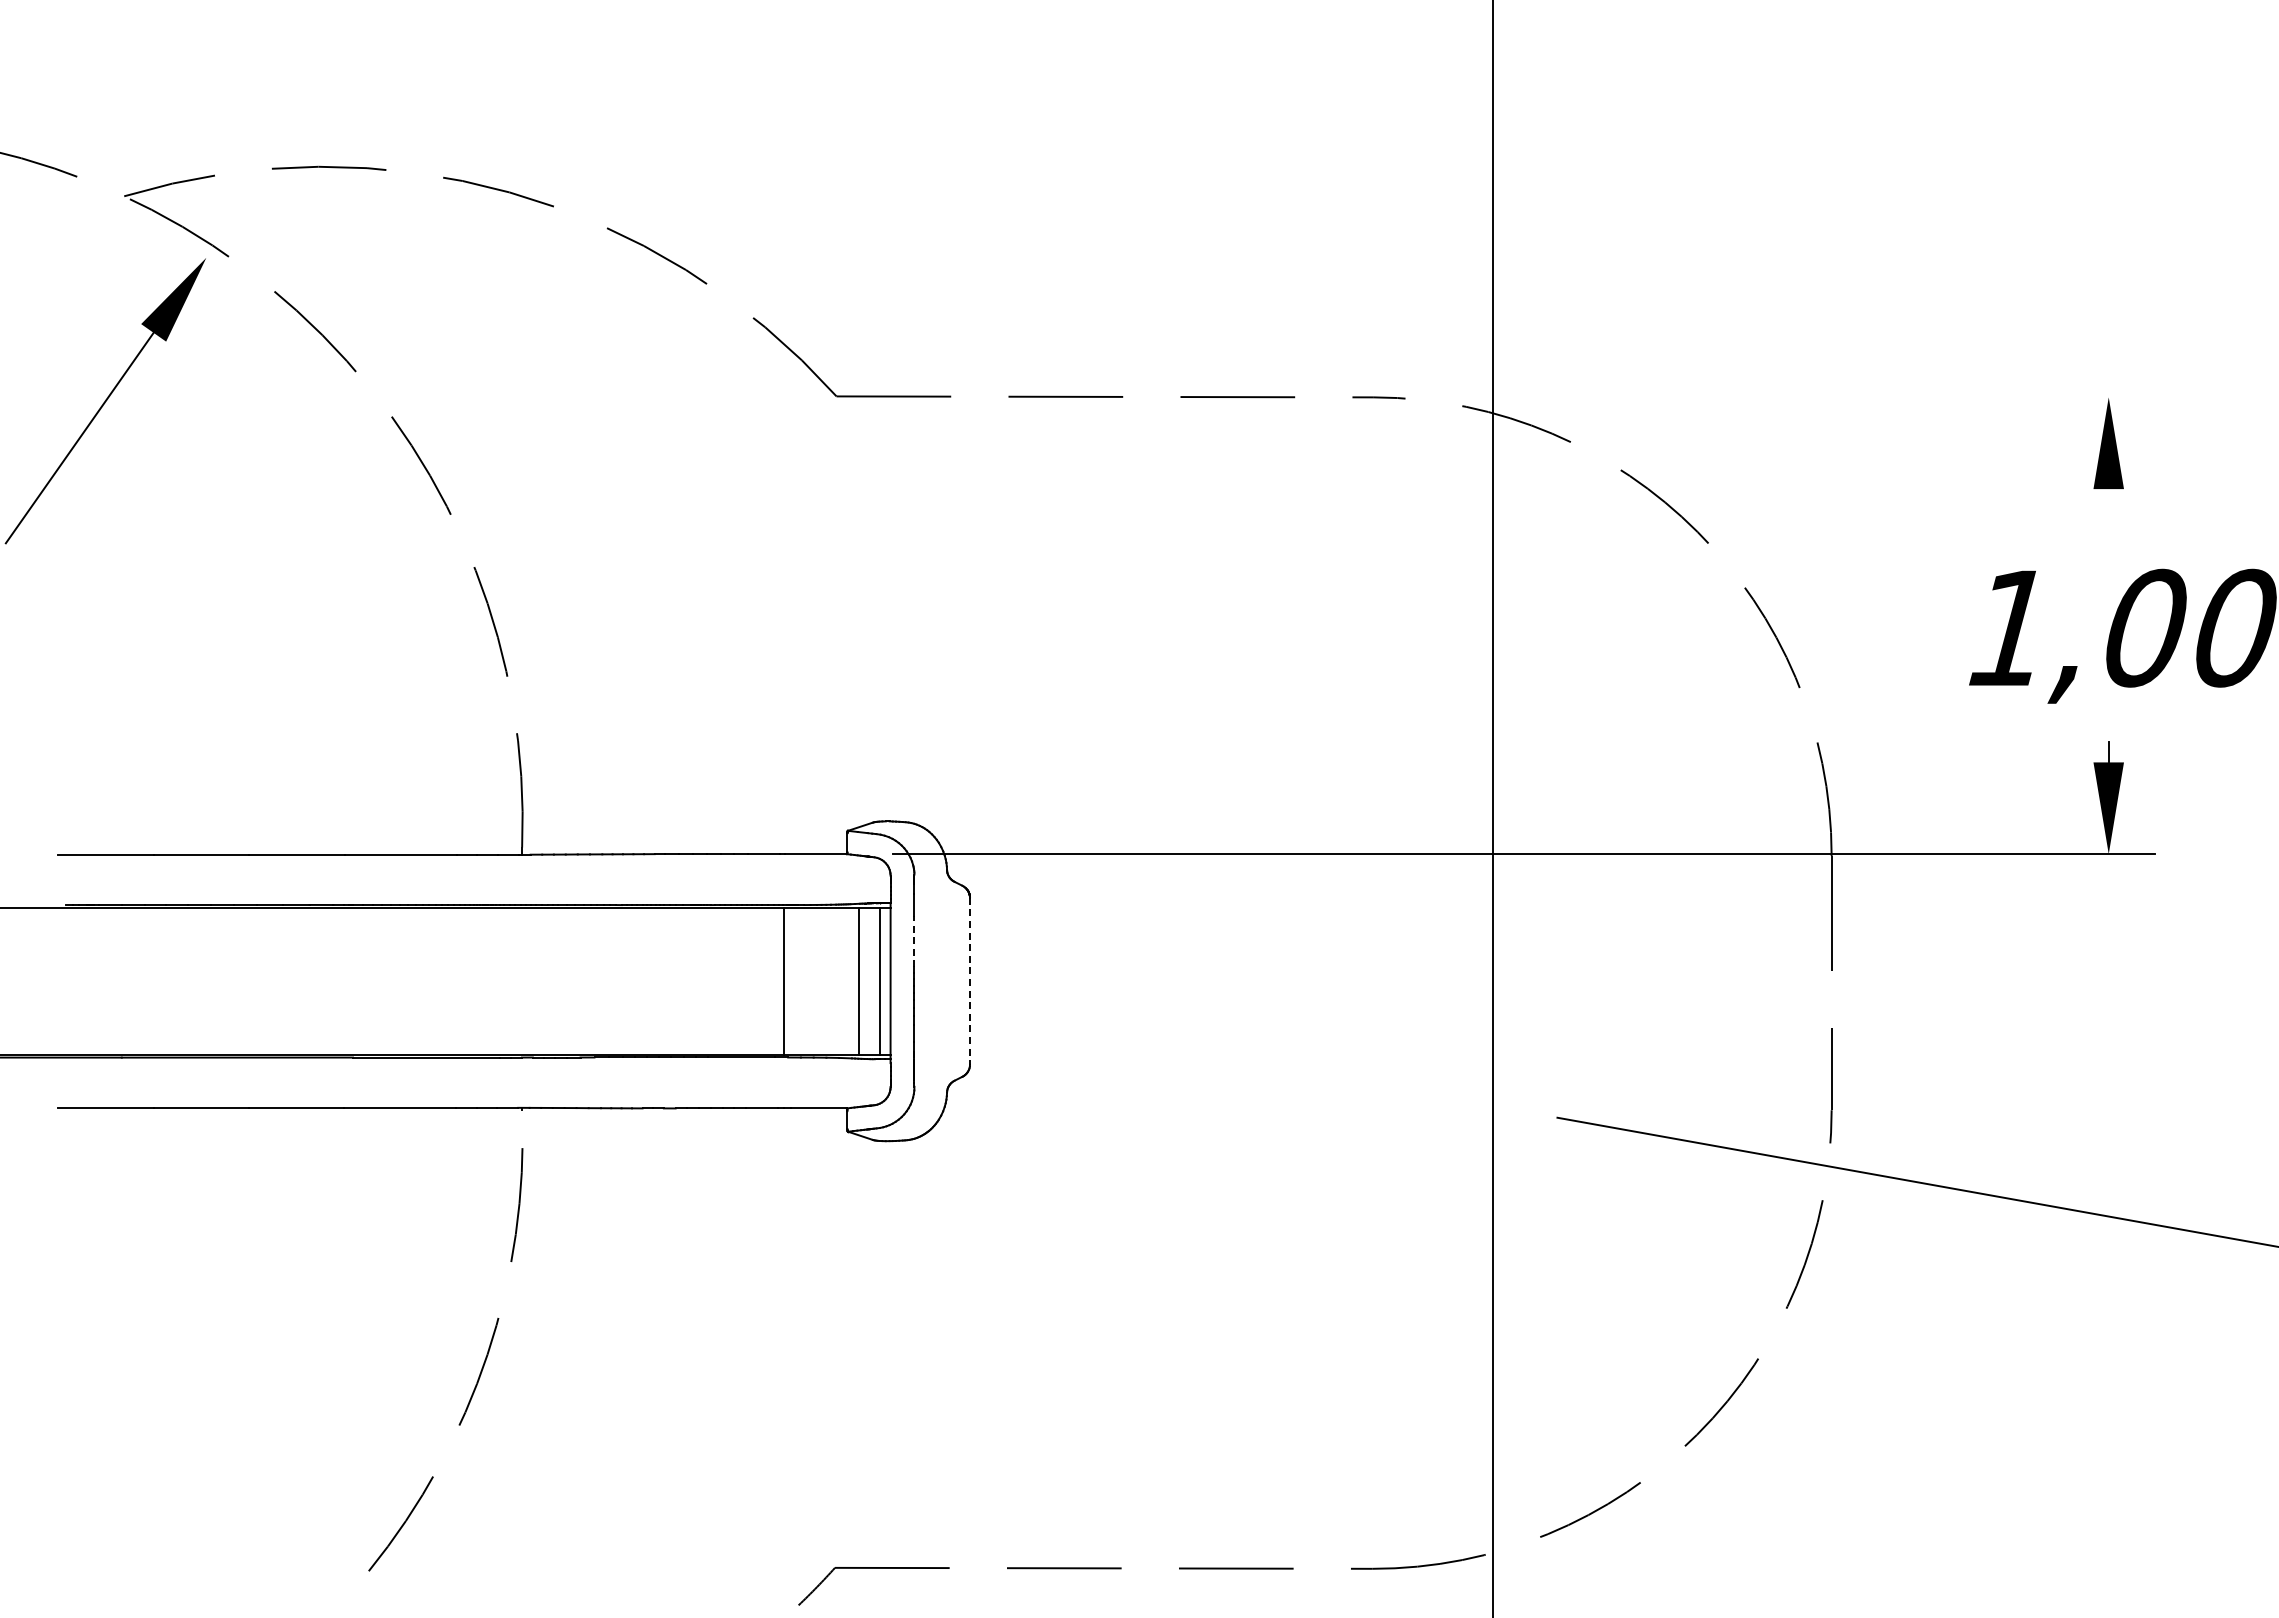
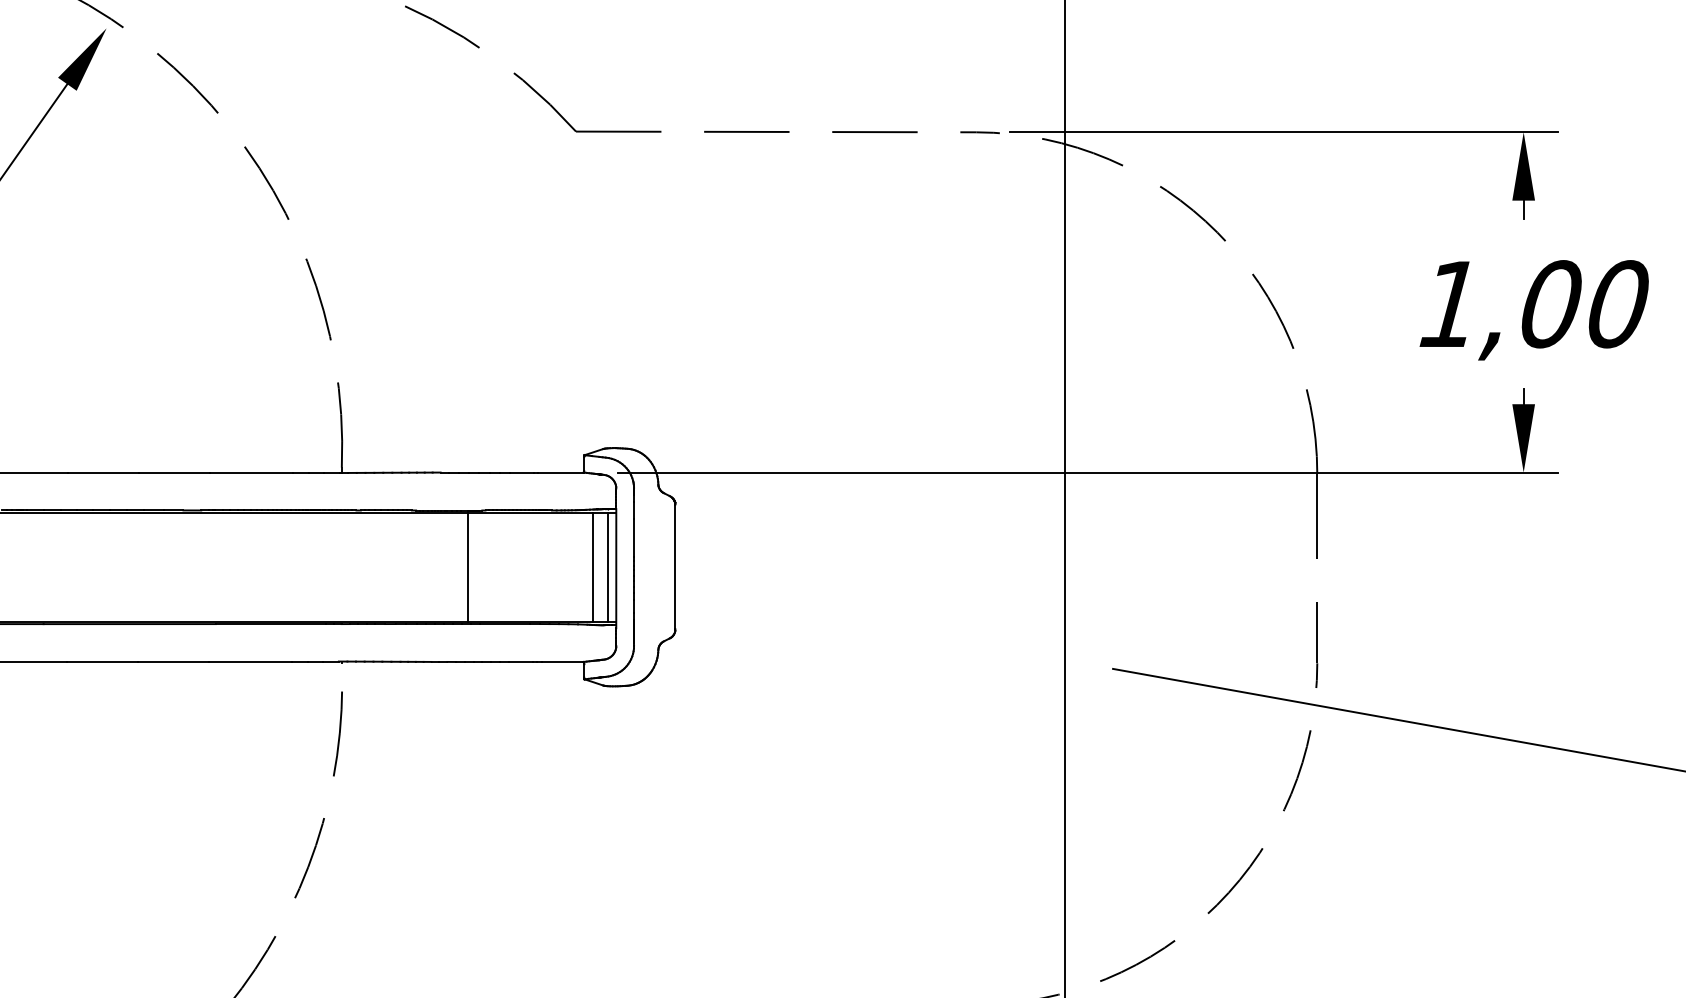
line: (1786, 397) -> (1283, 132), added
line: (2108, 501) -> (1523, 209), added
line: (914, 941) -> (634, 537), dashed -> solid
line: (783, 980) -> (467, 566), moved
line: (969, 981) -> (675, 567), dashed -> solid

